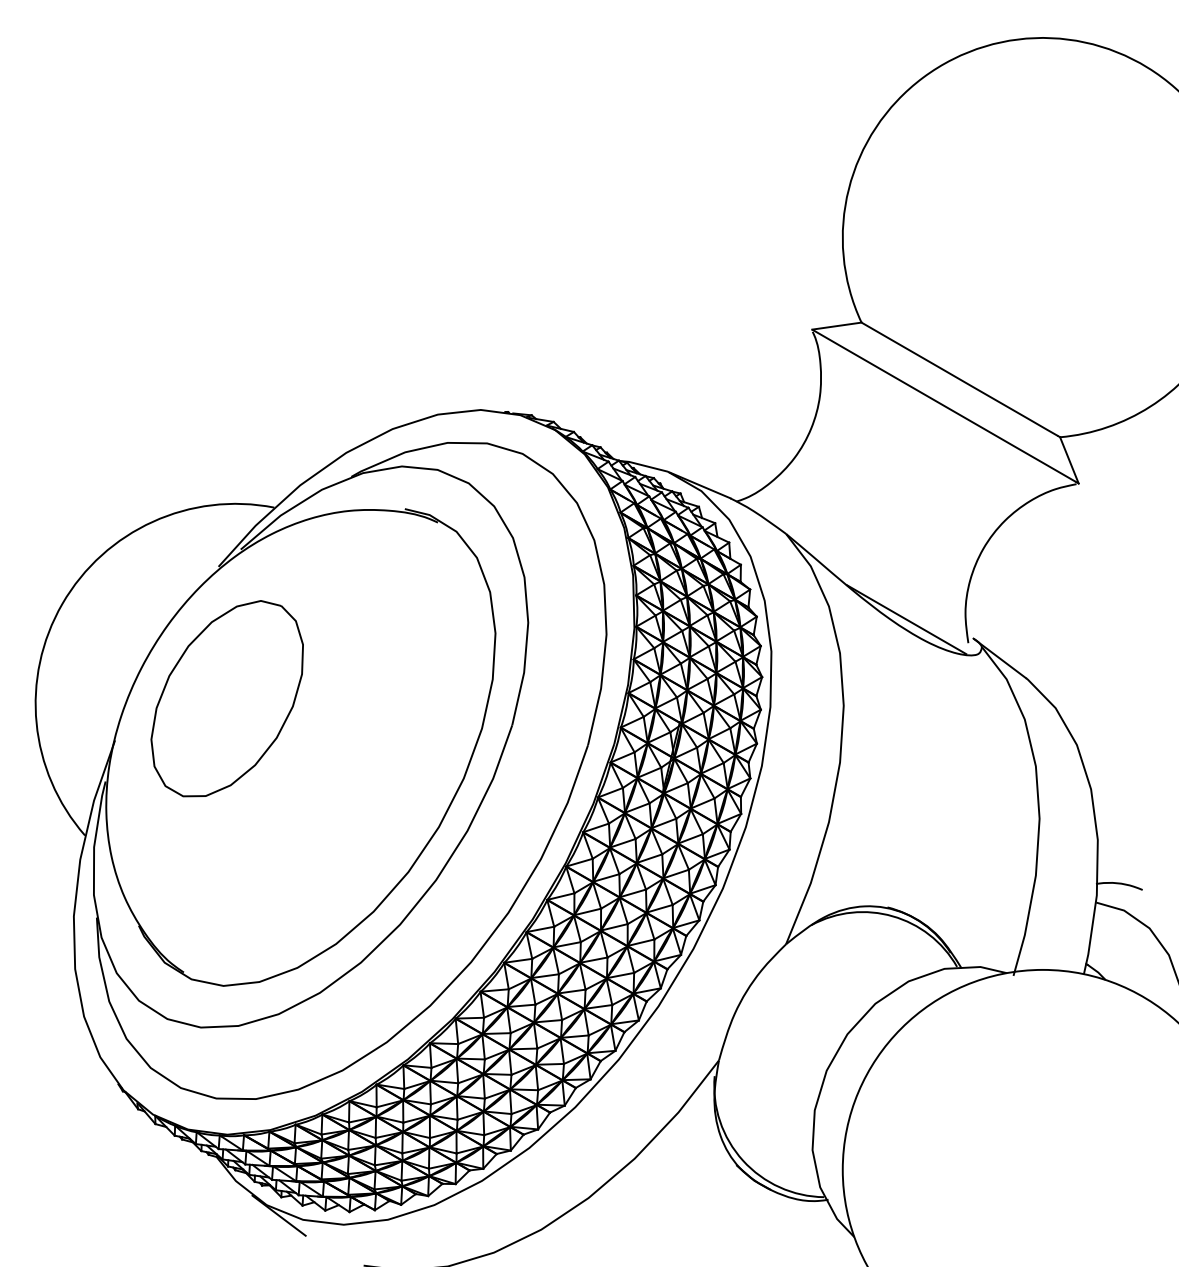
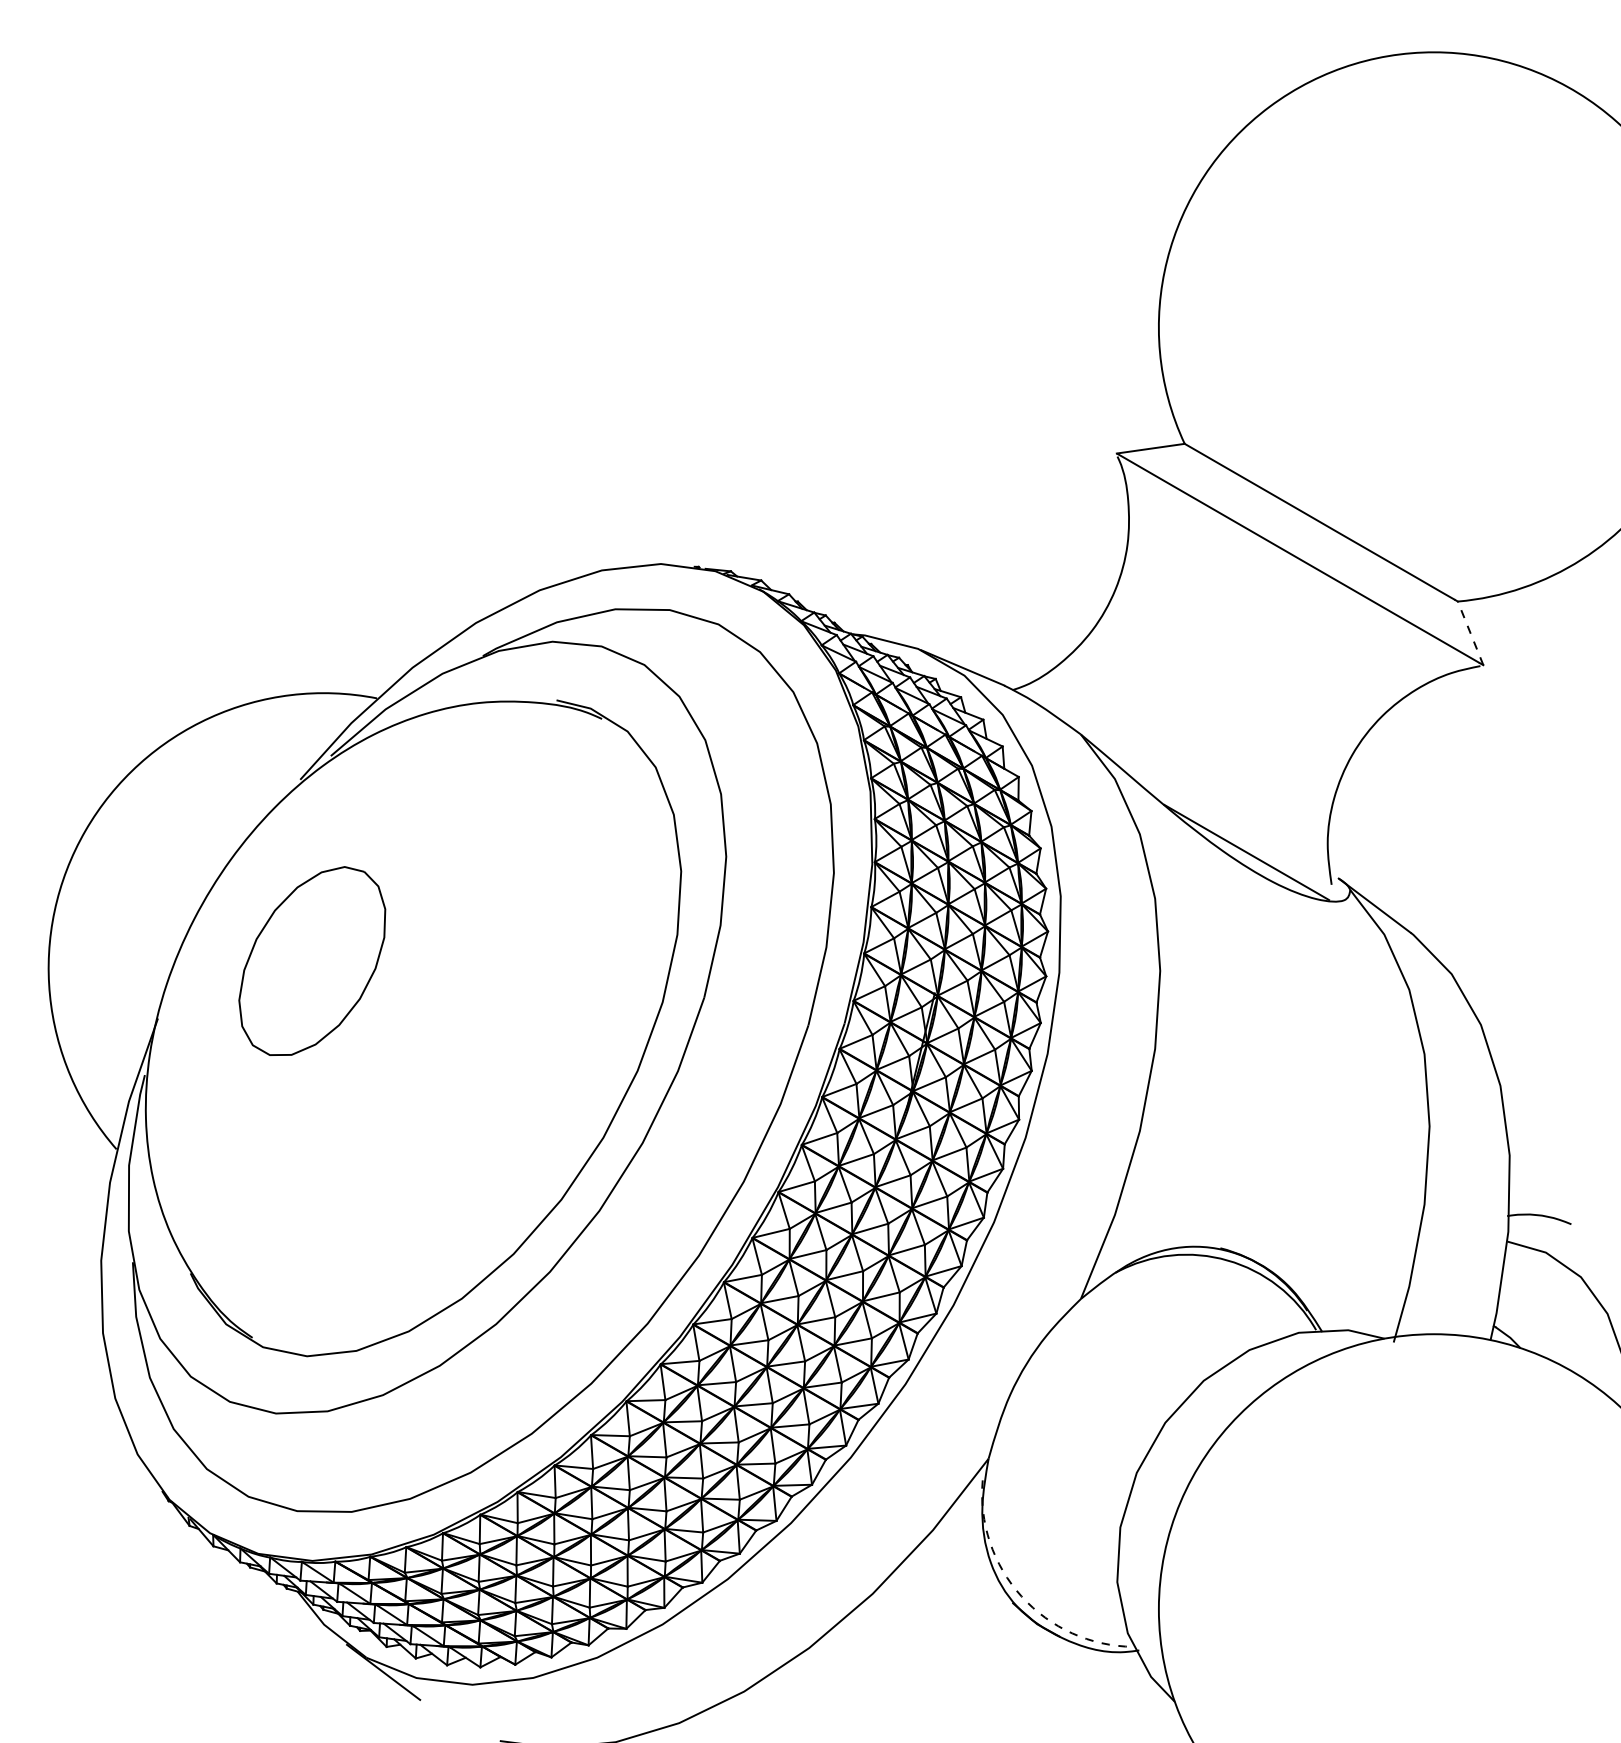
line: (1069, 459) -> (1470, 632), solid -> dashed
part: (227, 698) -> (312, 960), size x0.7
arc: (742, 1160) -> (1021, 1596), solid -> dashed

